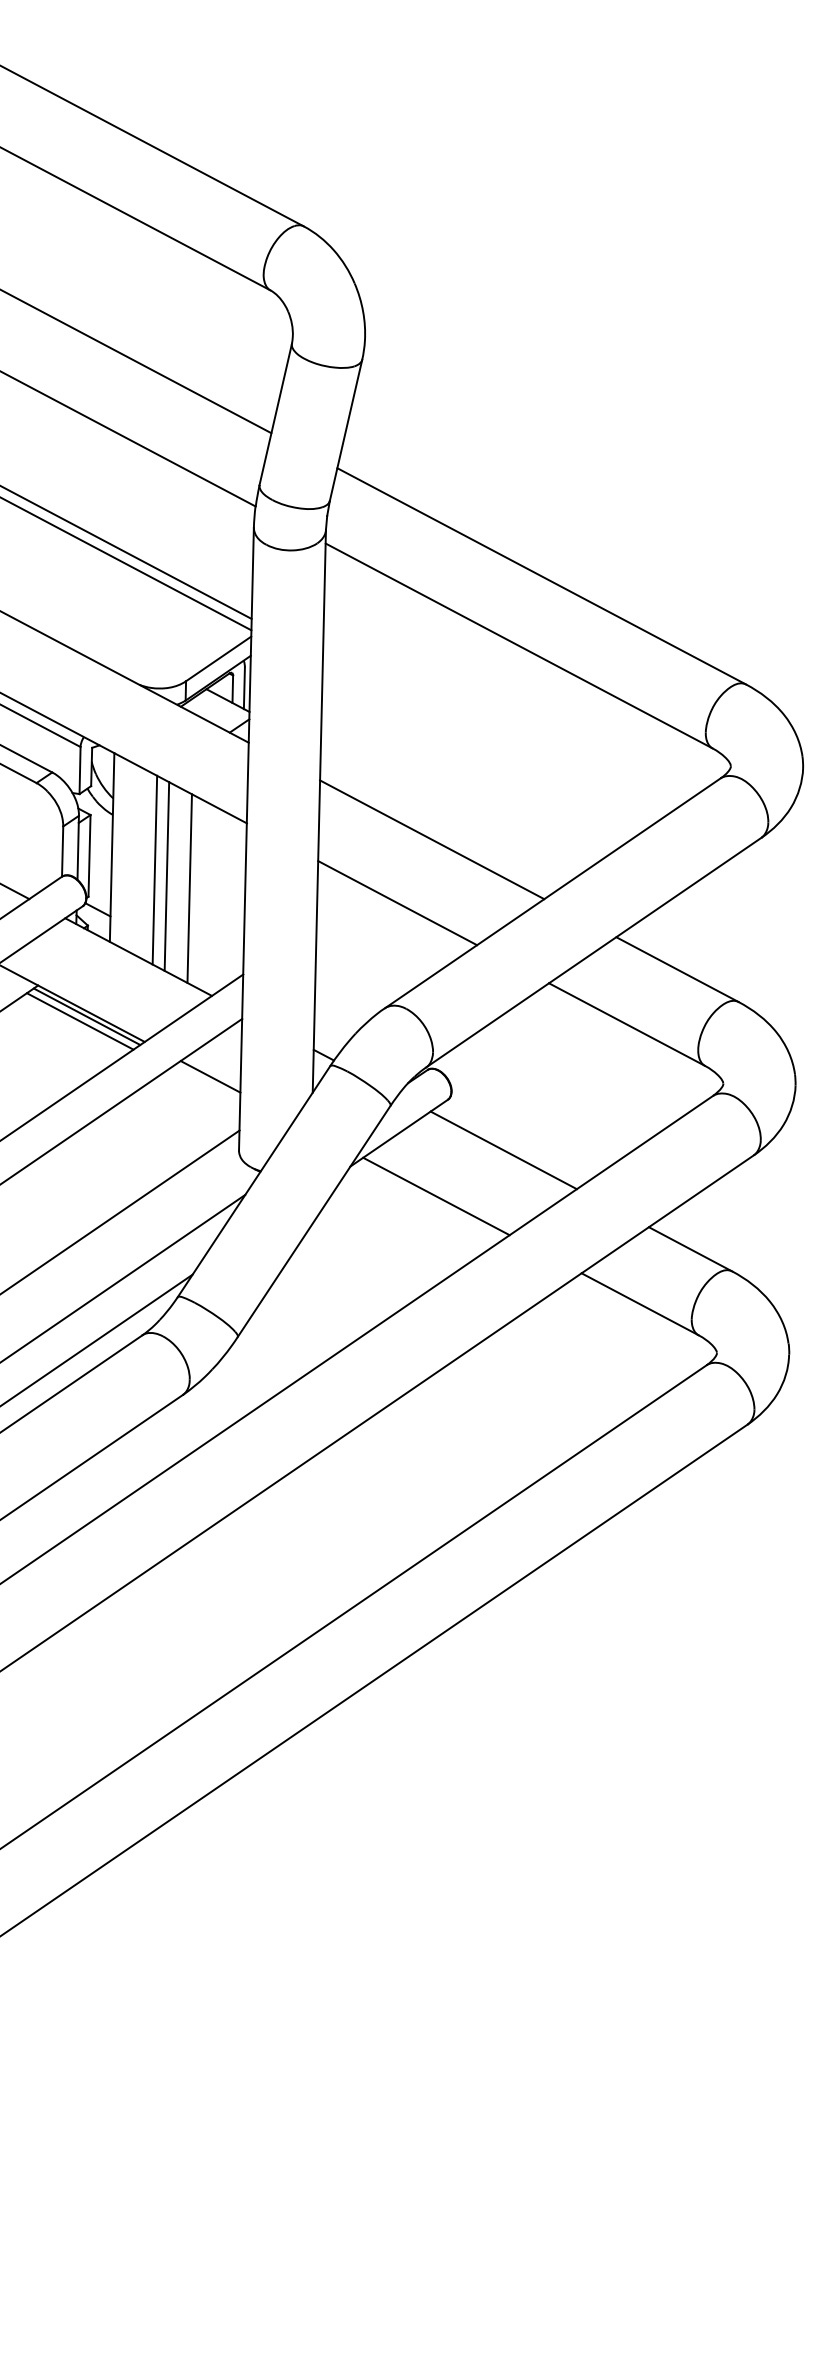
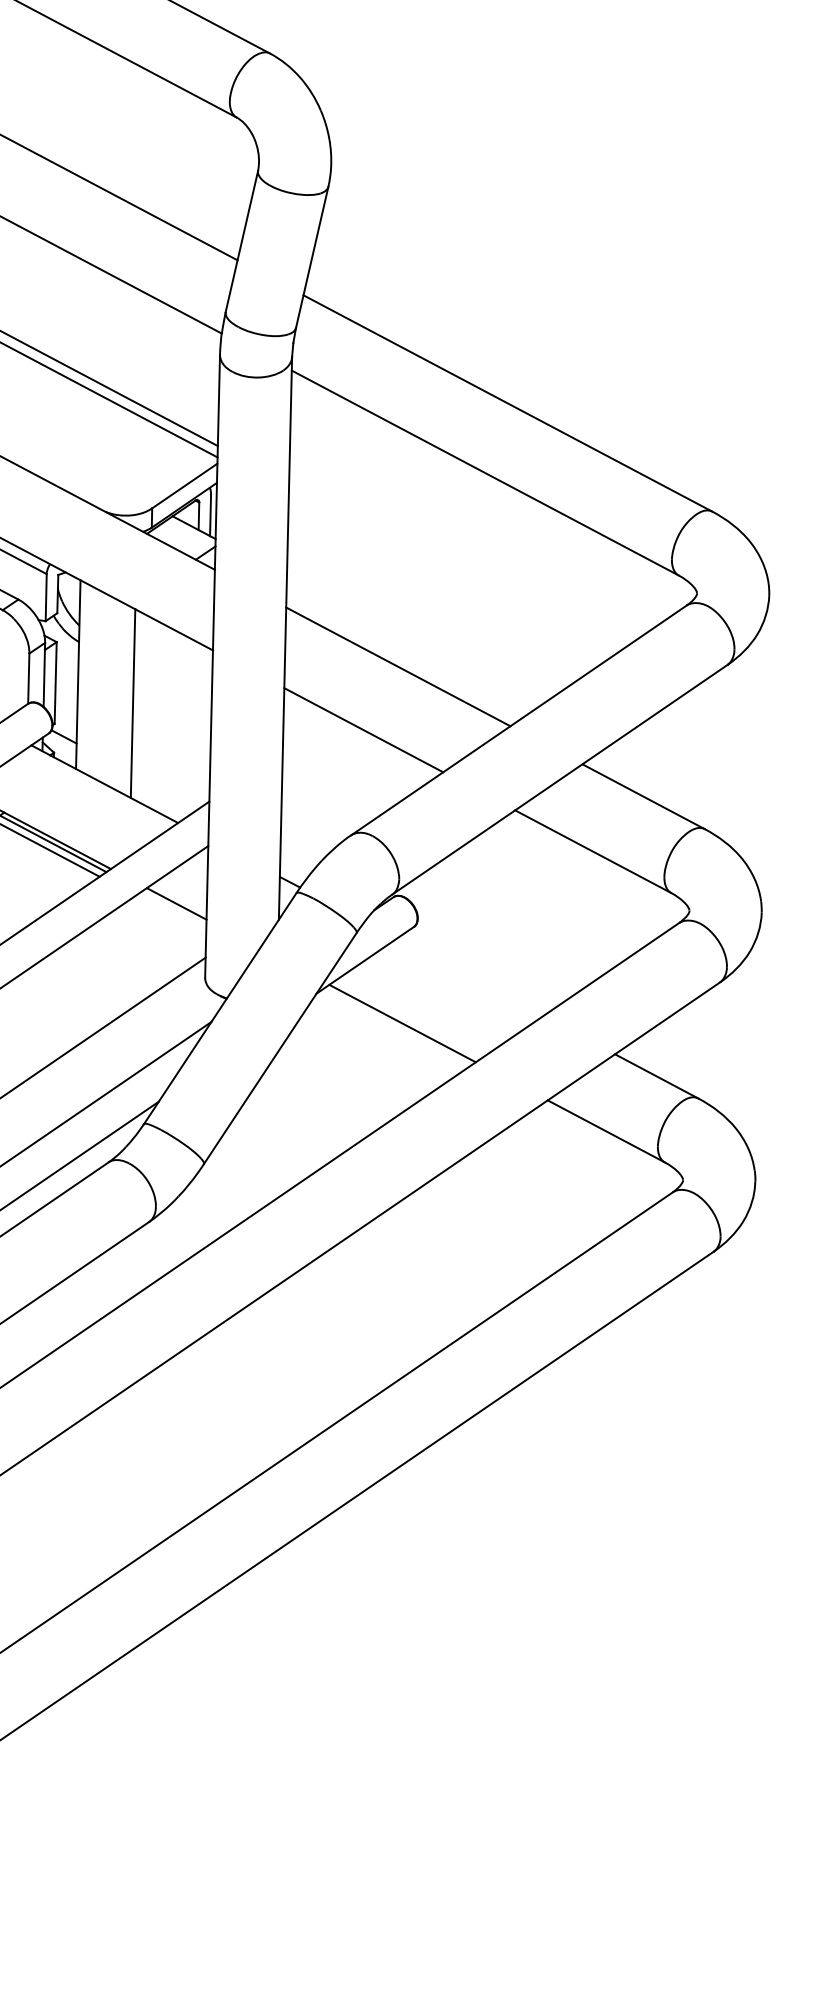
line: (154, 869) -> (120, 696), removed
line: (189, 888) -> (155, 715), removed
line: (503, 1150) -> (469, 977), removed

